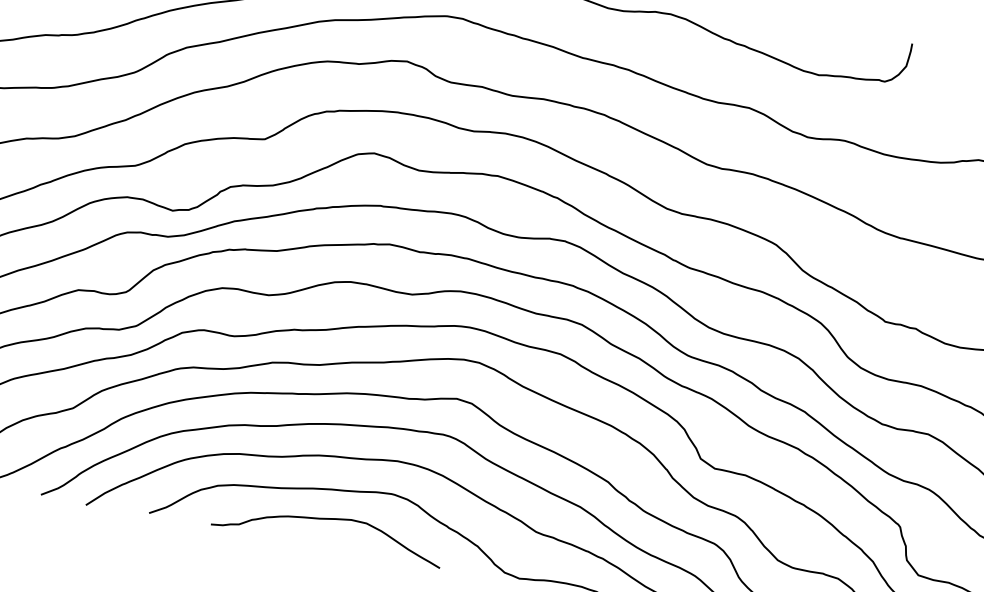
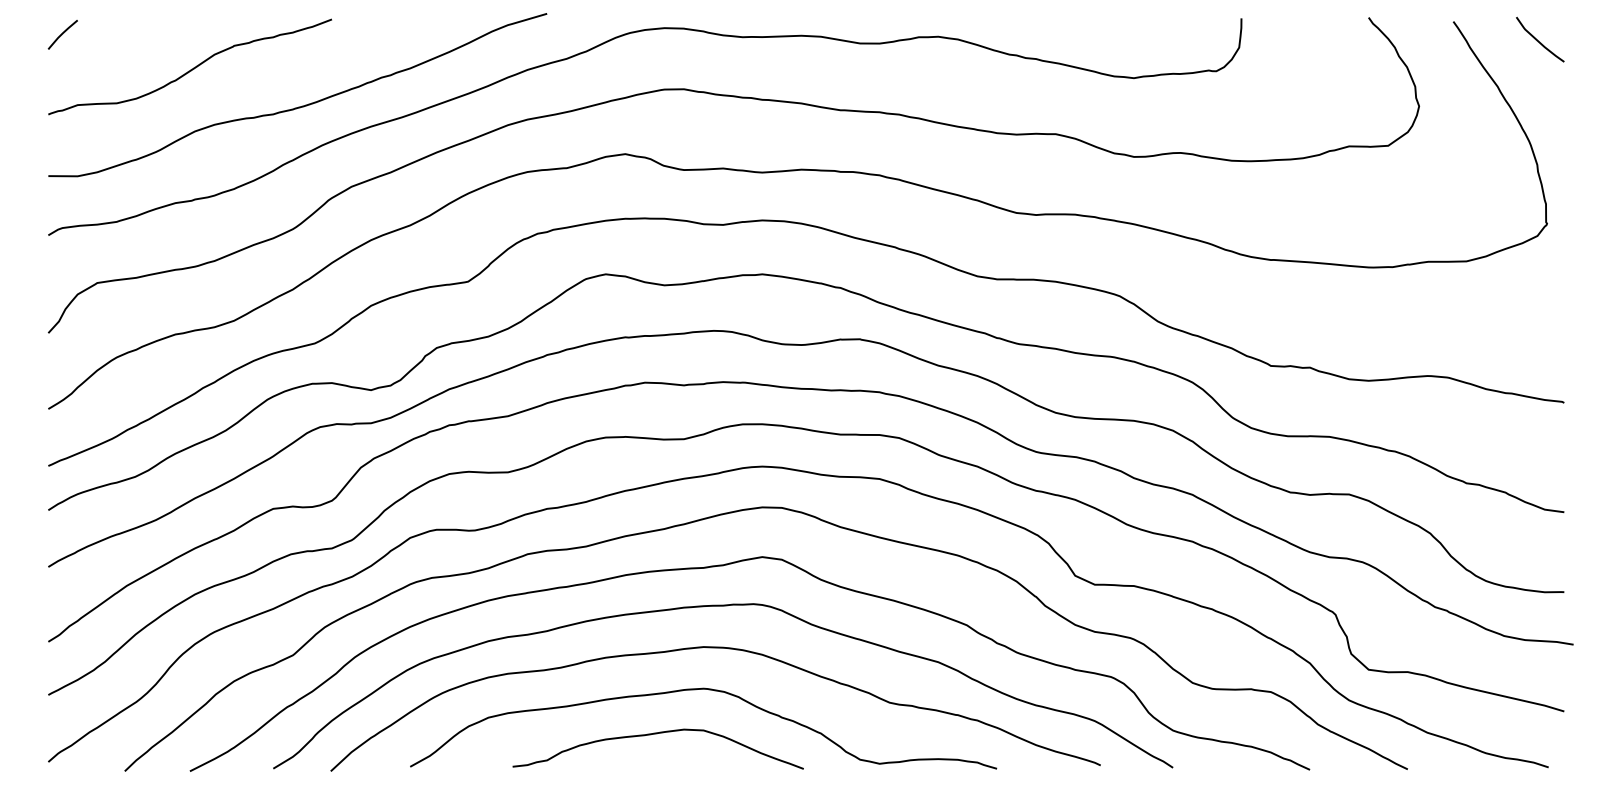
curve: (329, 519) -> (657, 734), moved

